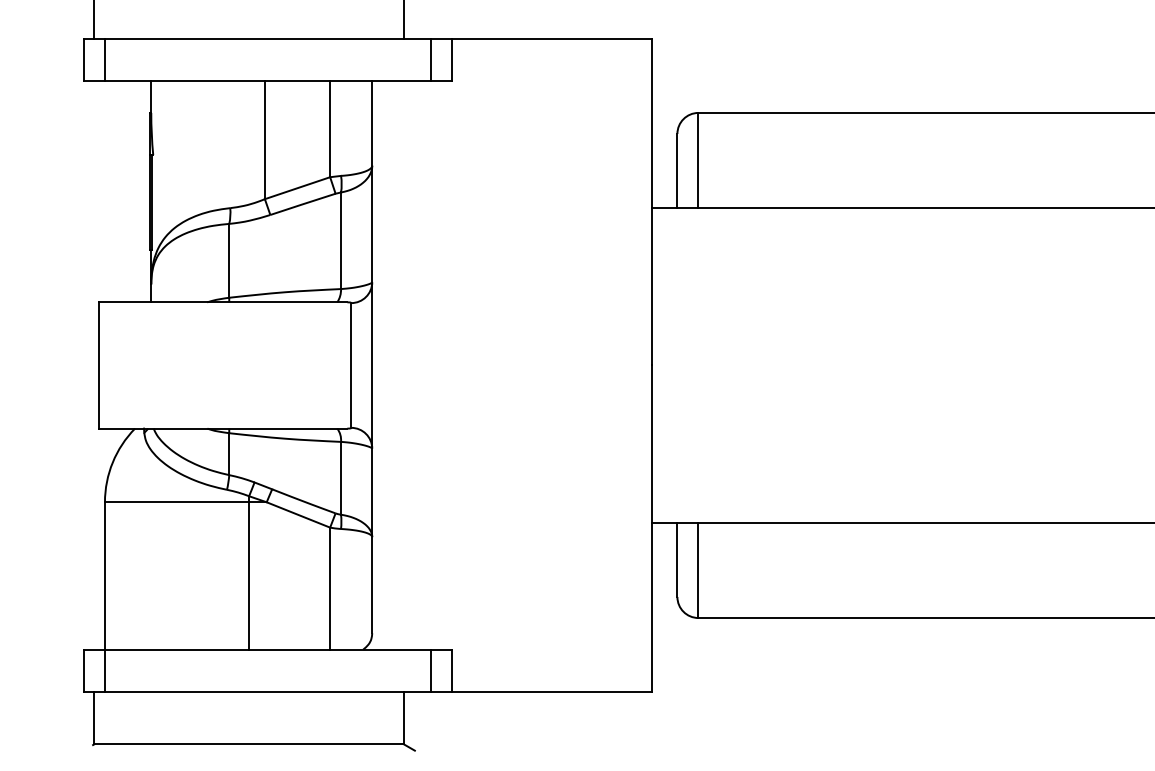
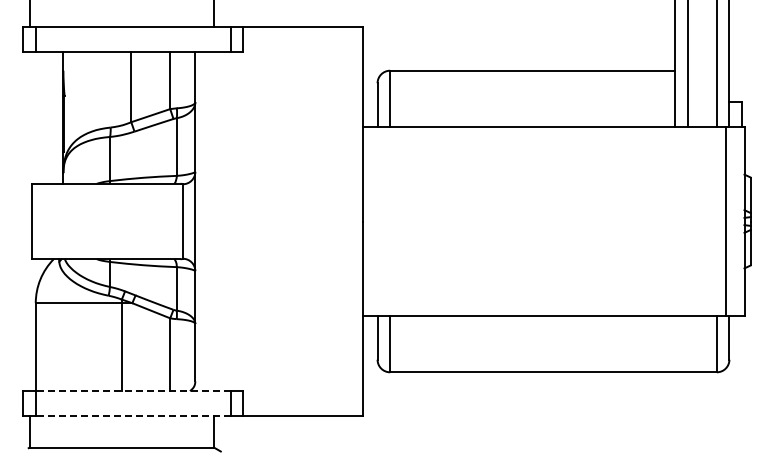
line: (266, 650) -> (132, 391), solid -> dashed
line: (266, 692) -> (132, 416), solid -> dashed

